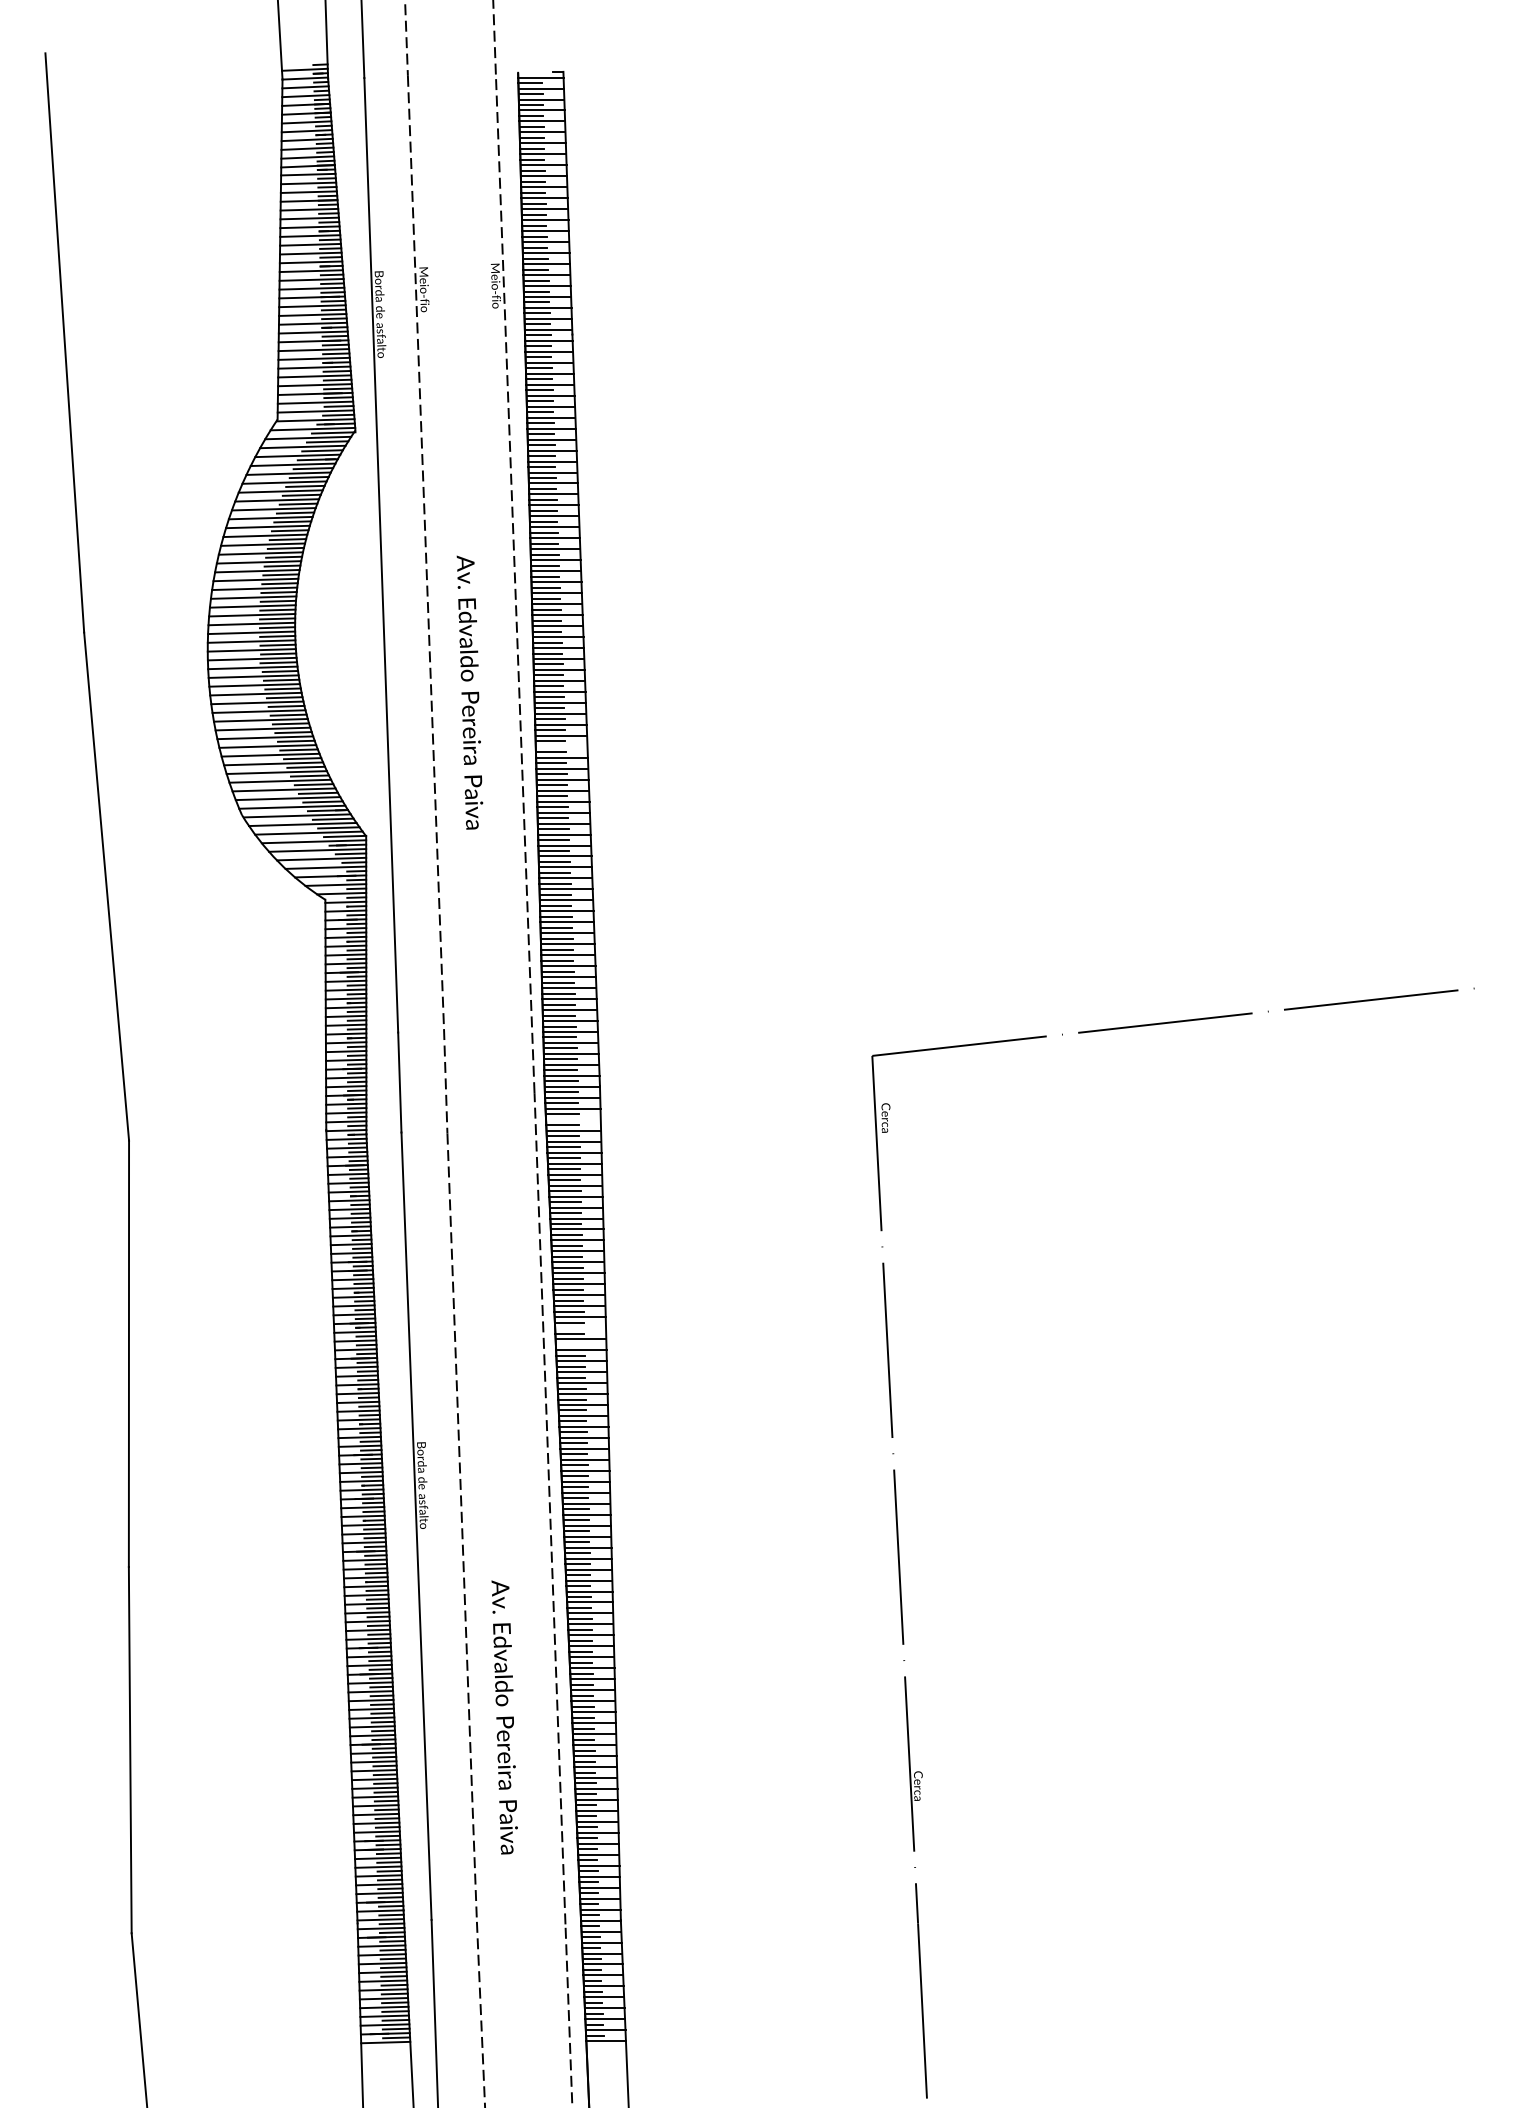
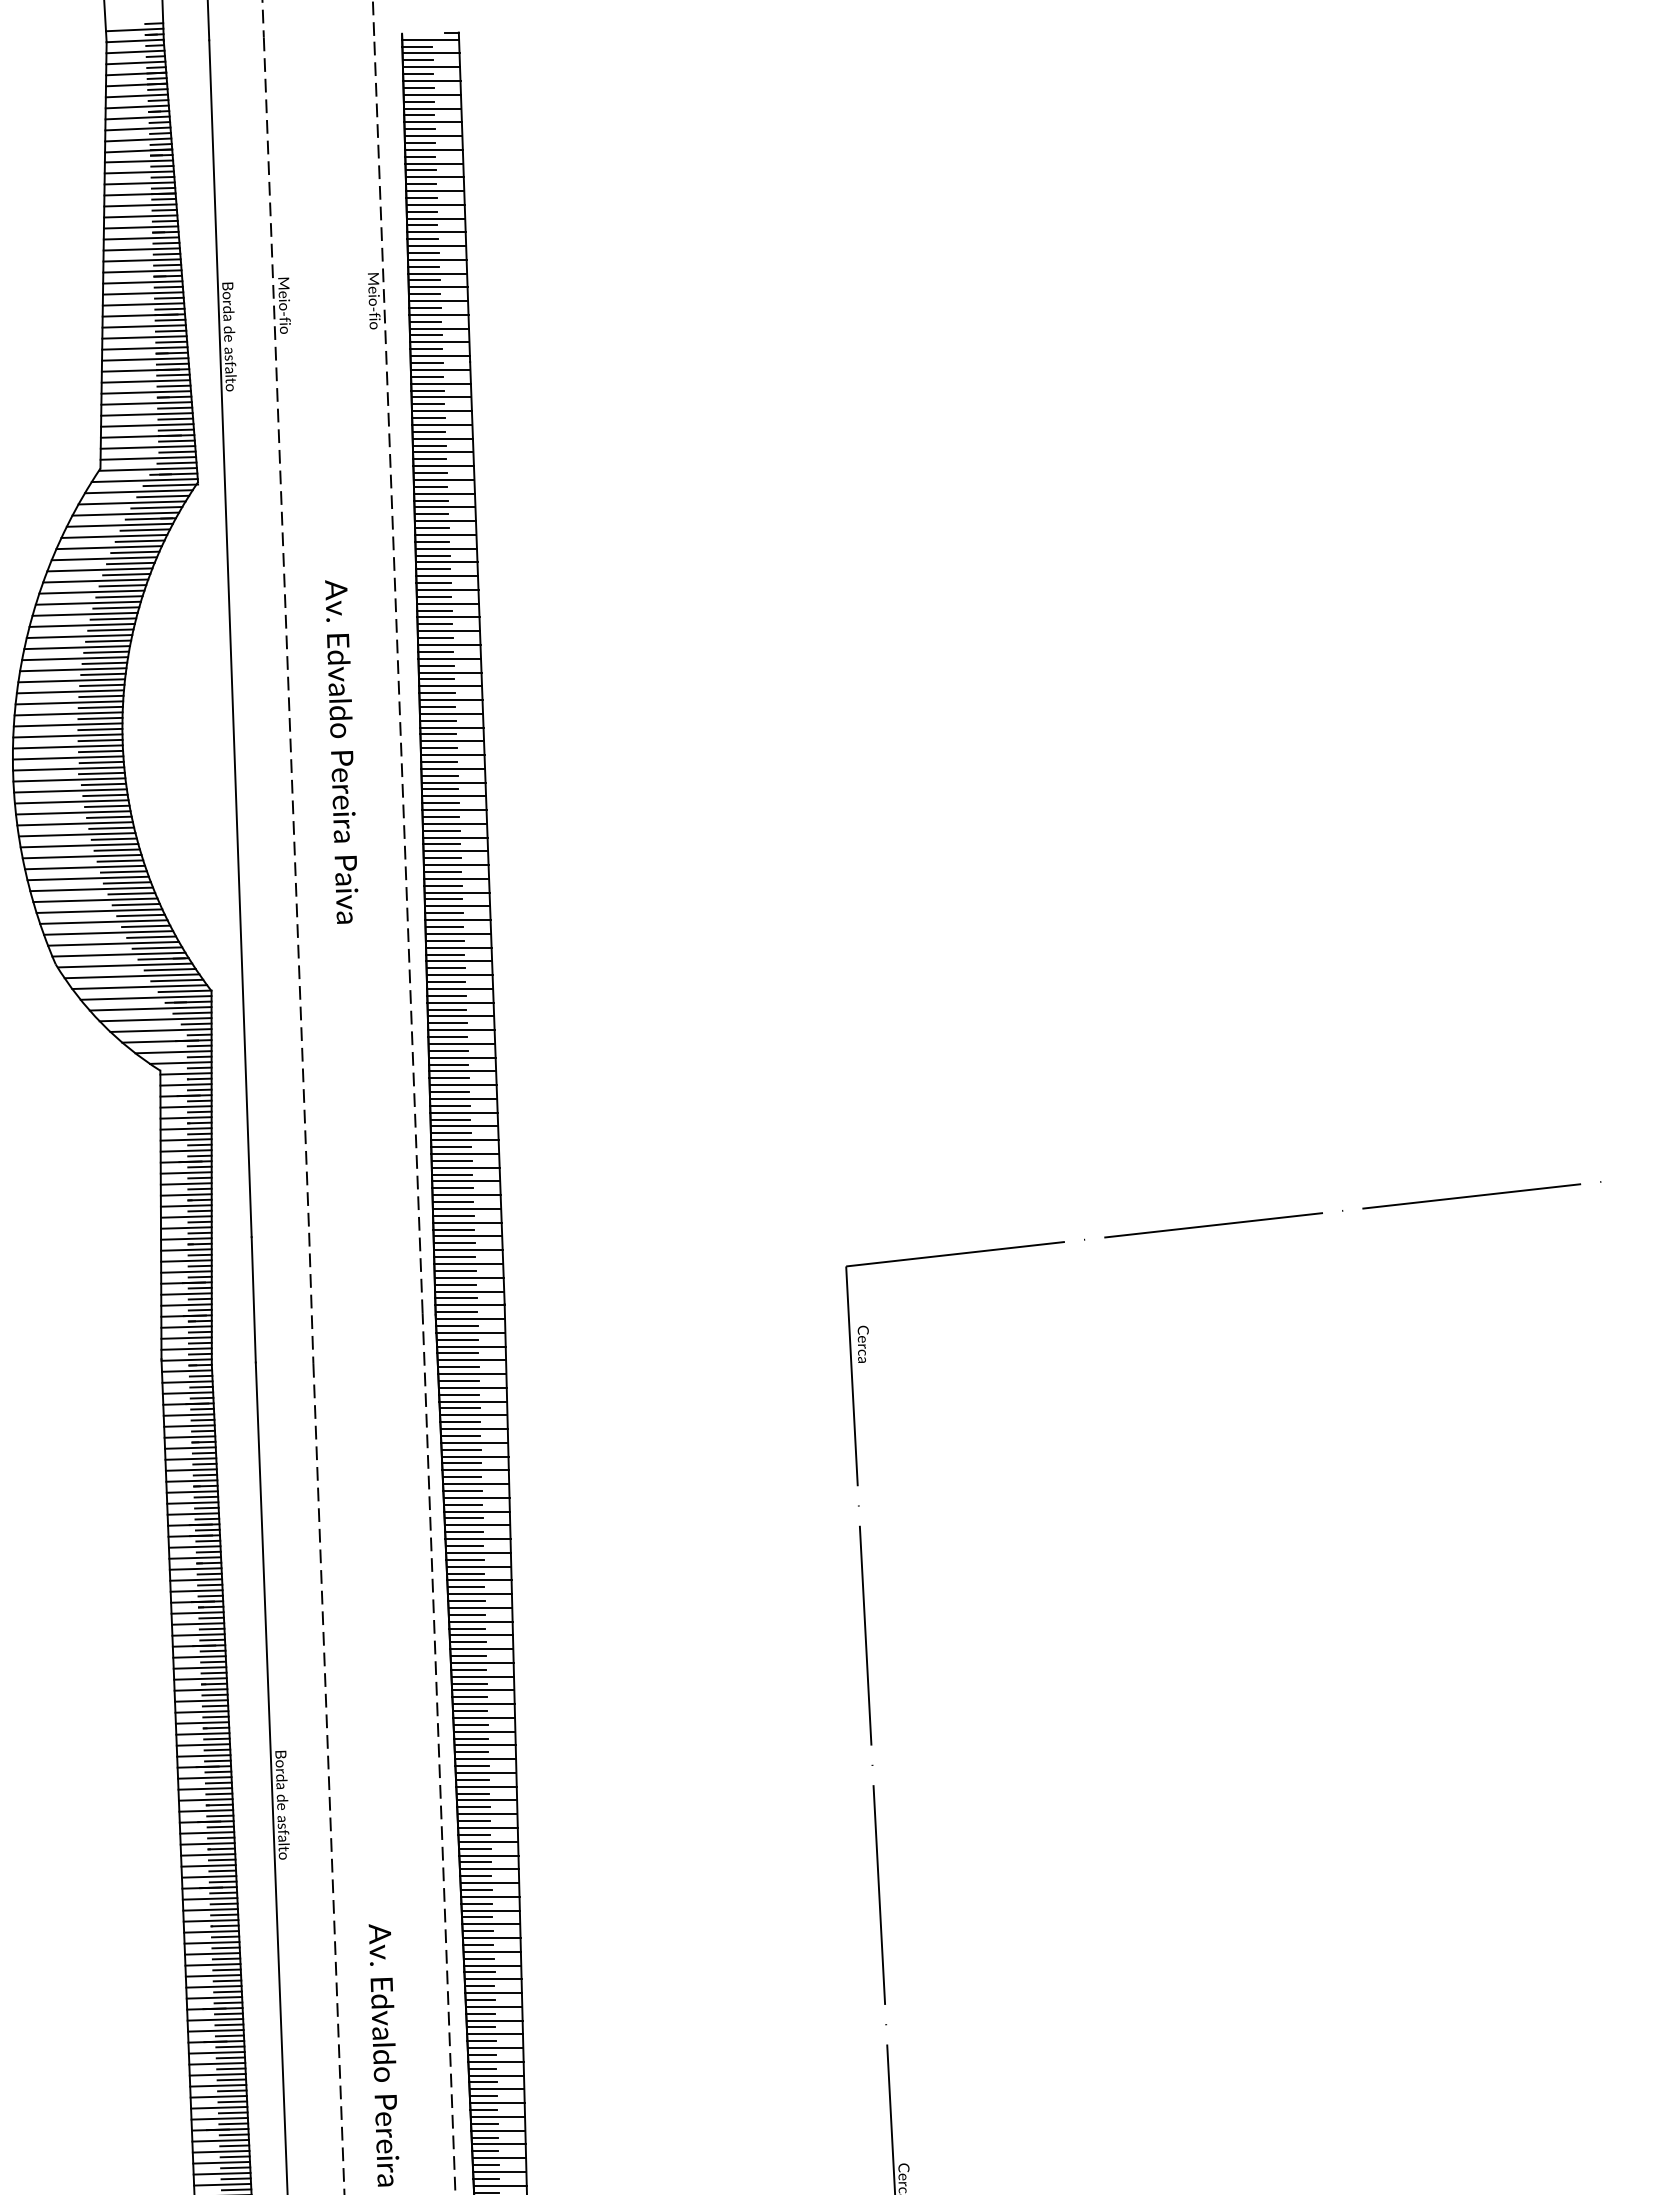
text: (469, 692) -> (341, 751), moved
line: (561, 746) -> (456, 878), added
line: (573, 1119) -> (471, 1346), added
line: (580, 1328) -> (480, 1608), added
line: (569, 1344) -> (466, 1628), added

